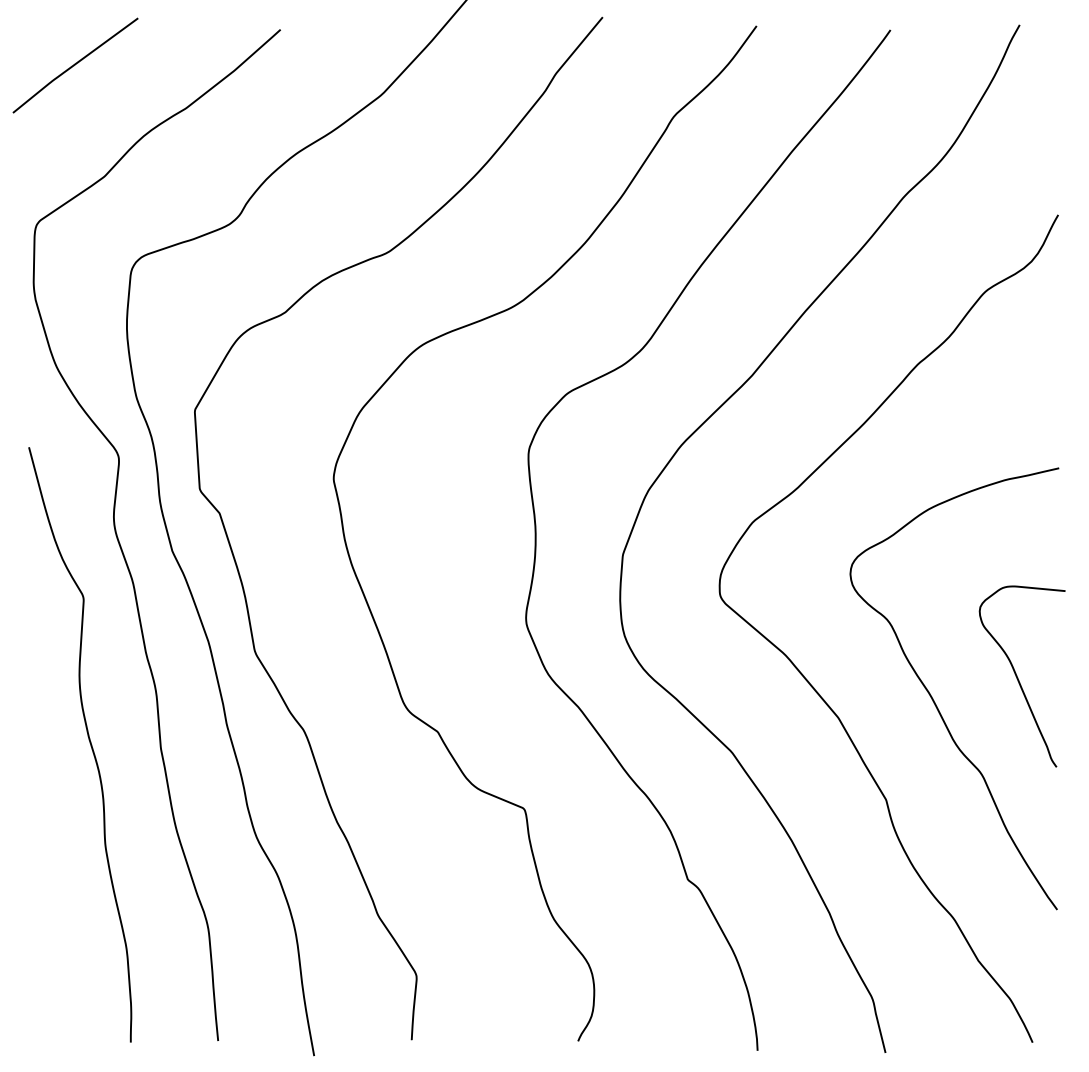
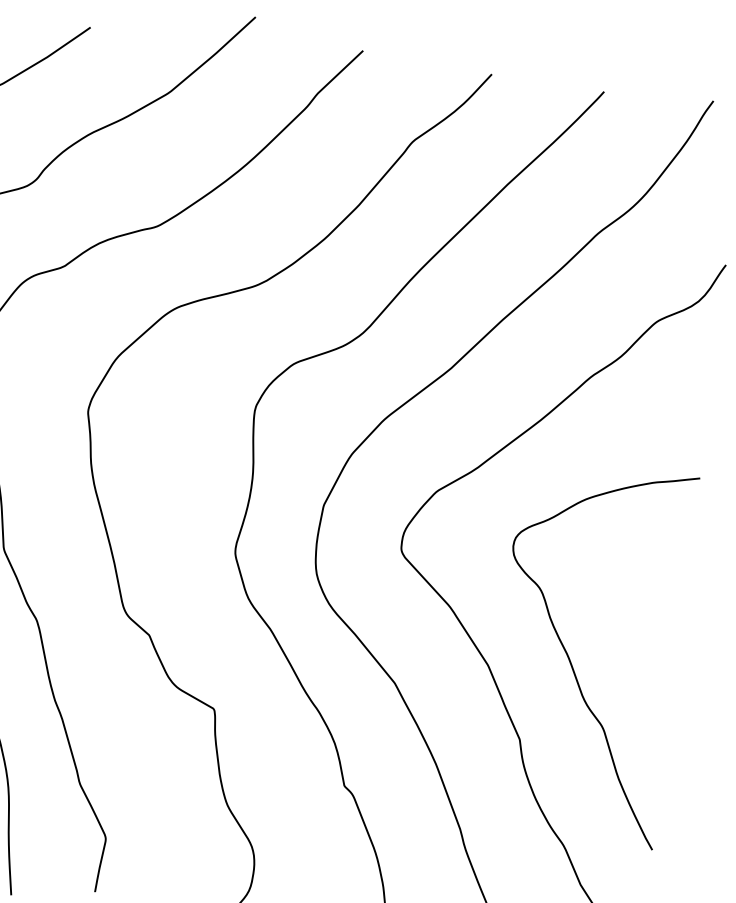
curve: (1018, 677) -> (644, 650), removed

